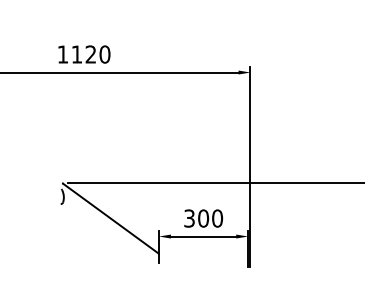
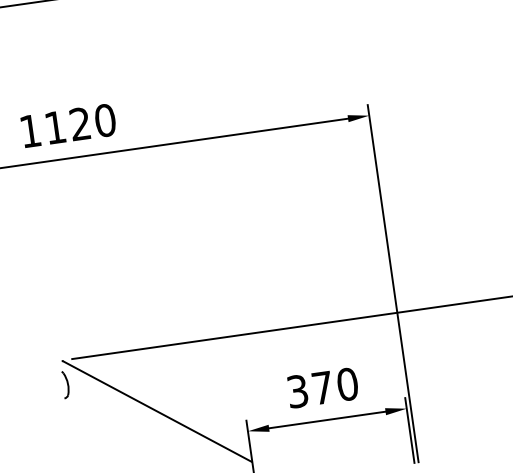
text: (203, 218) -> (322, 387), 300 -> 370

